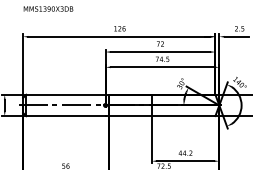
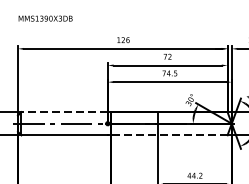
line: (65, 94) -> (64, 111), solid -> dashed
line: (161, 116) -> (168, 135), solid -> dashed

